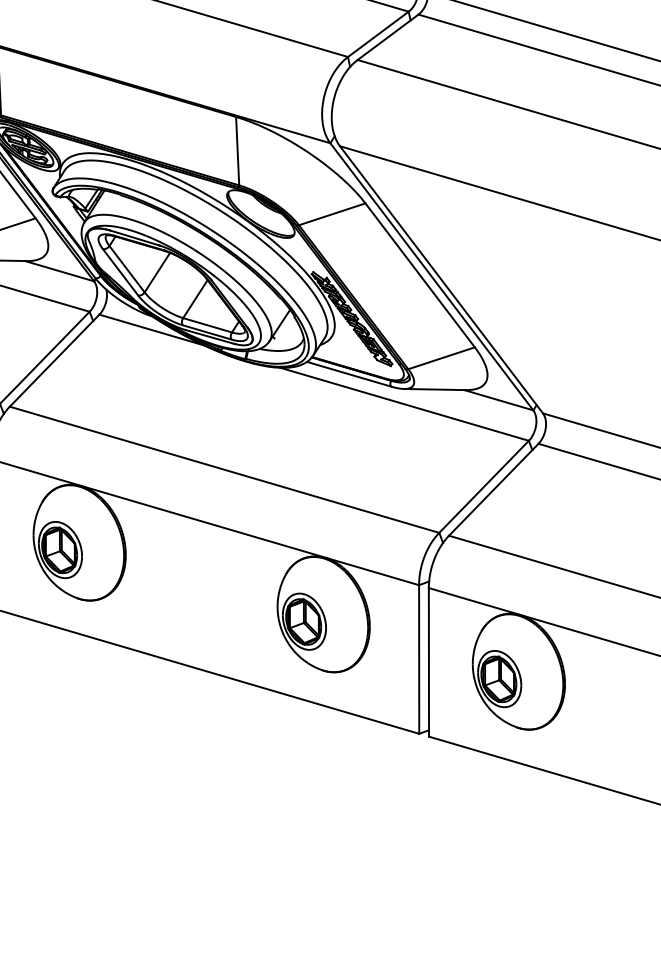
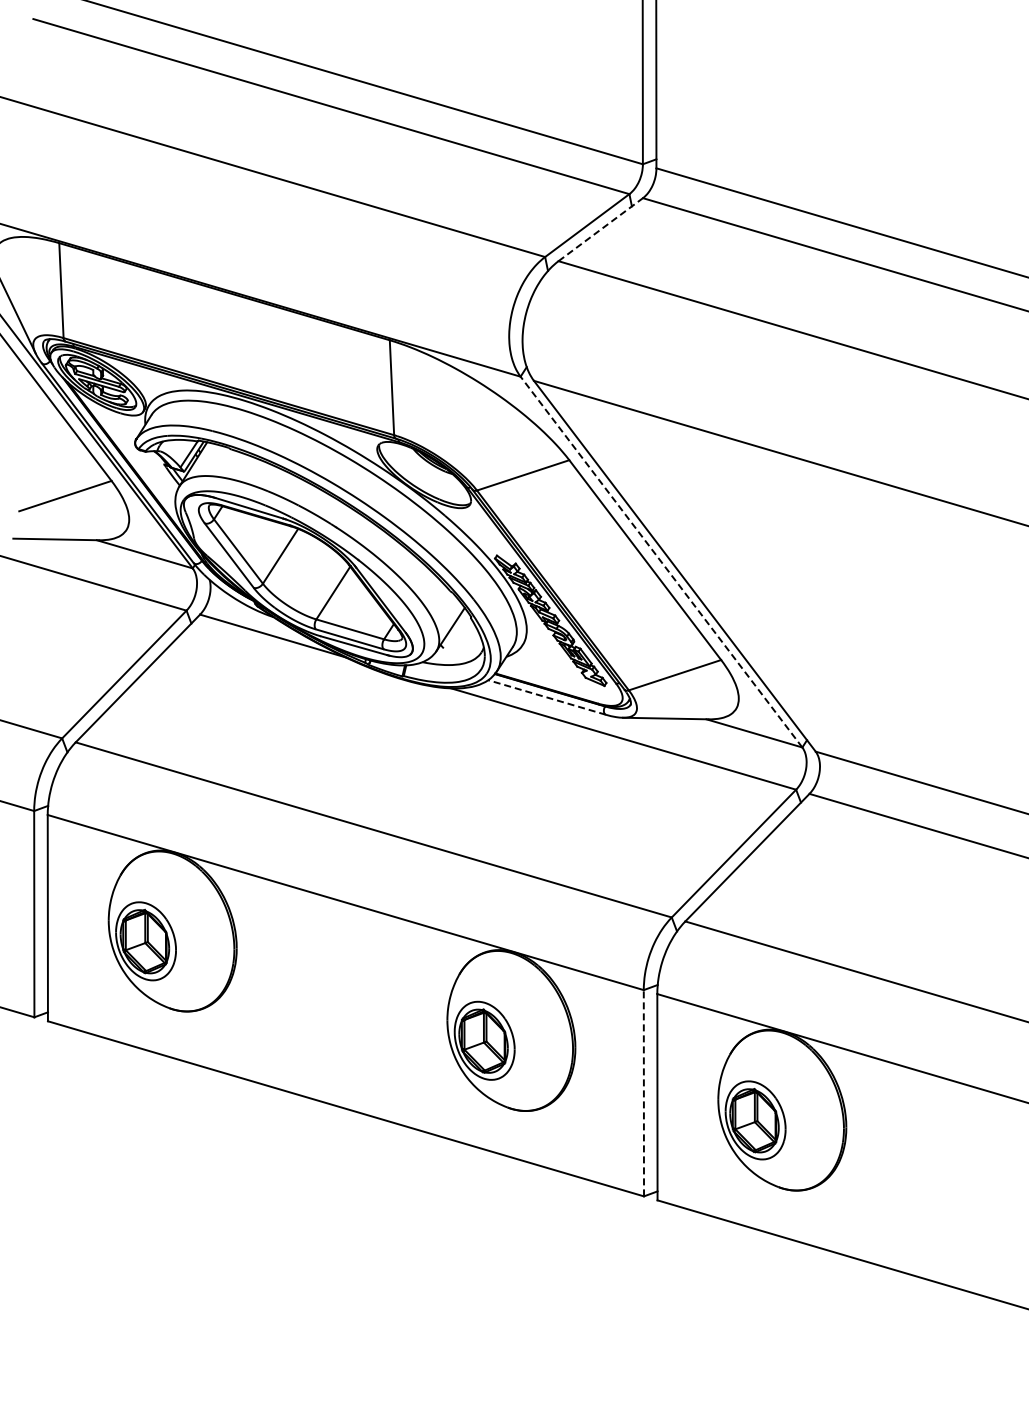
line: (387, 37) -> (600, 229), solid -> dashed
line: (431, 277) -> (661, 562), solid -> dashed
line: (349, 374) -> (546, 697), solid -> dashed
line: (418, 658) -> (643, 1092), solid -> dashed

